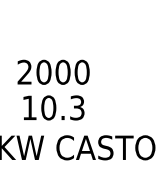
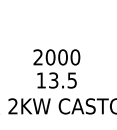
text: (62, 107) -> (62, 80), 10.3 -> 13.5

